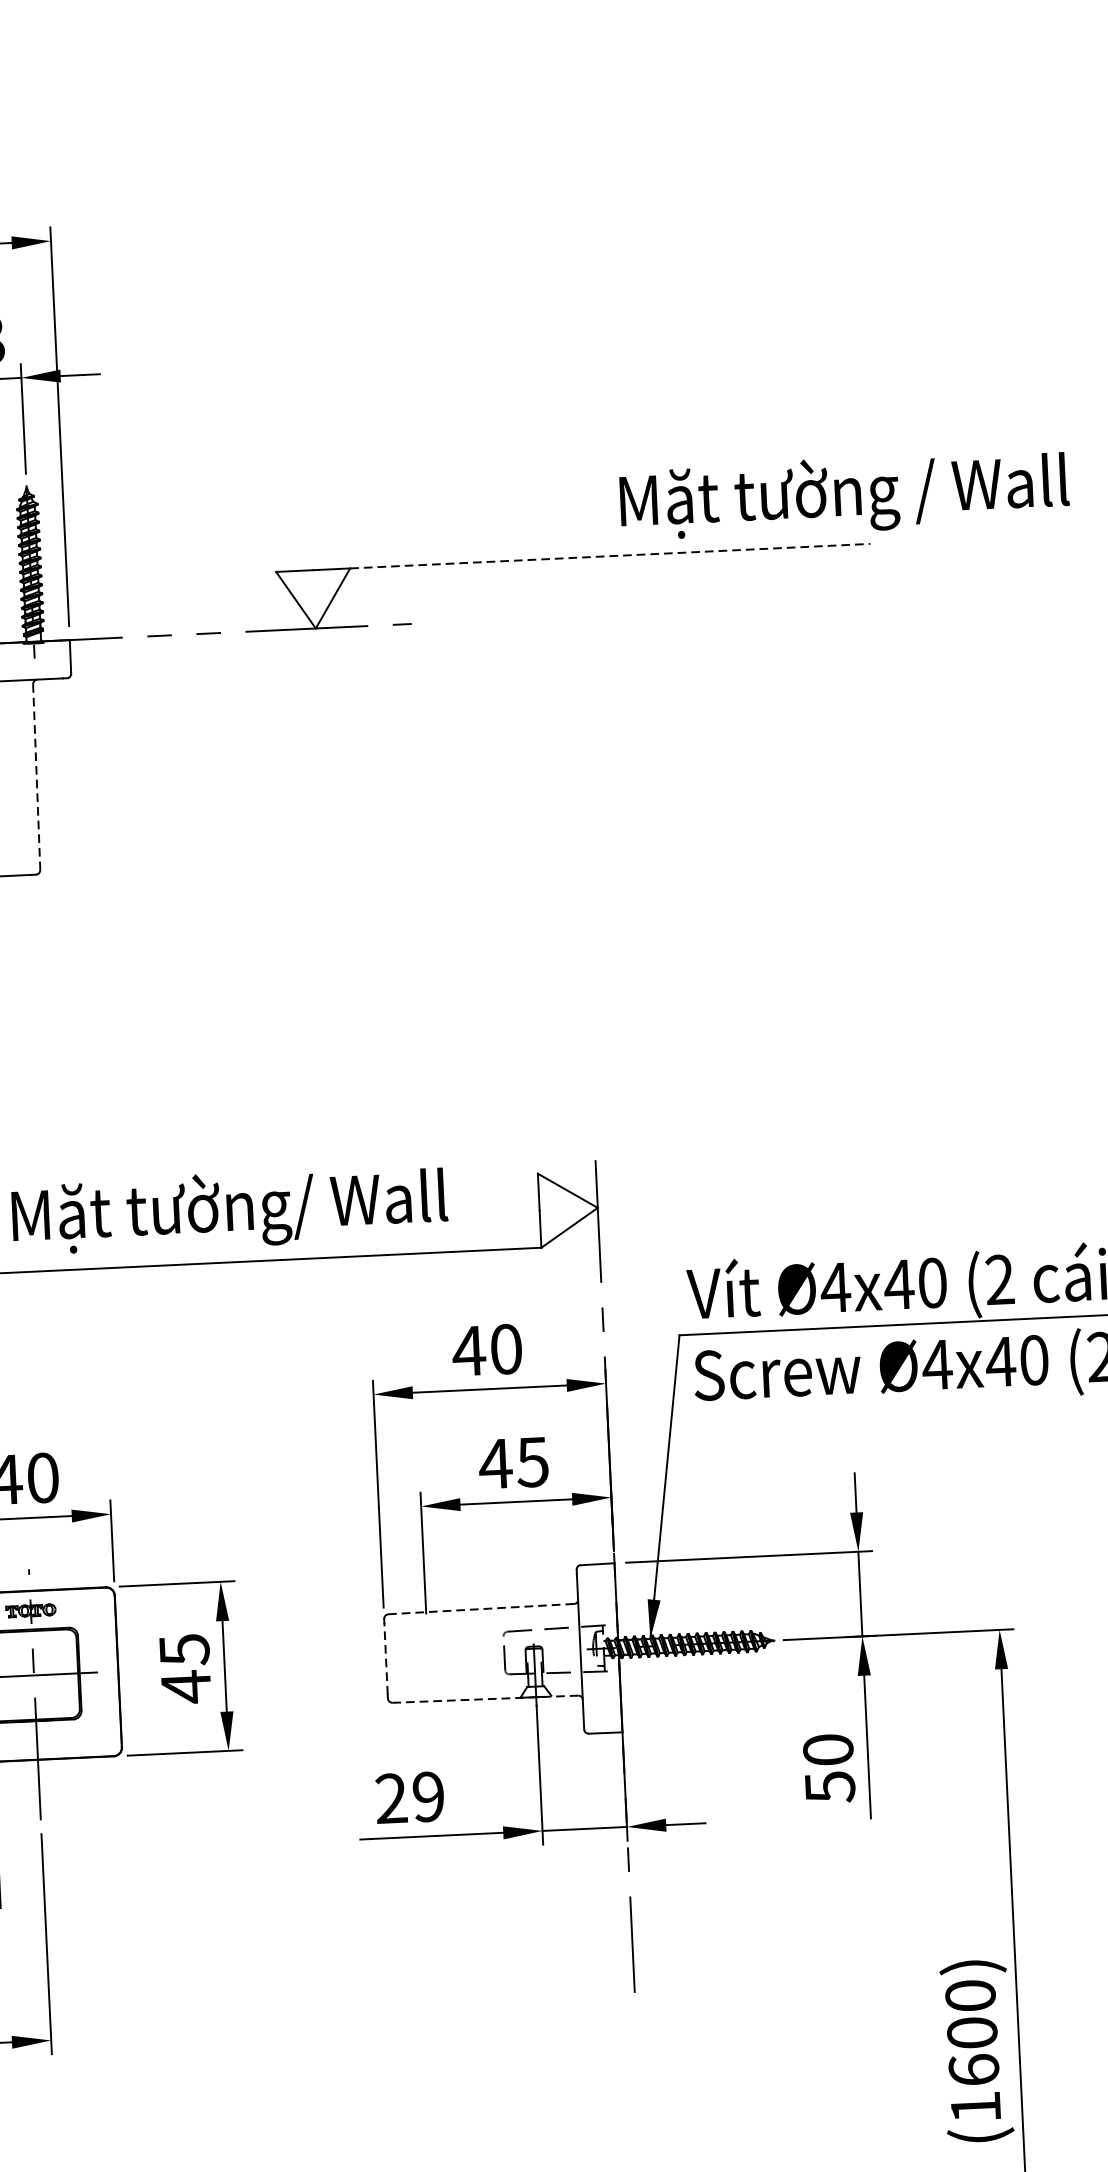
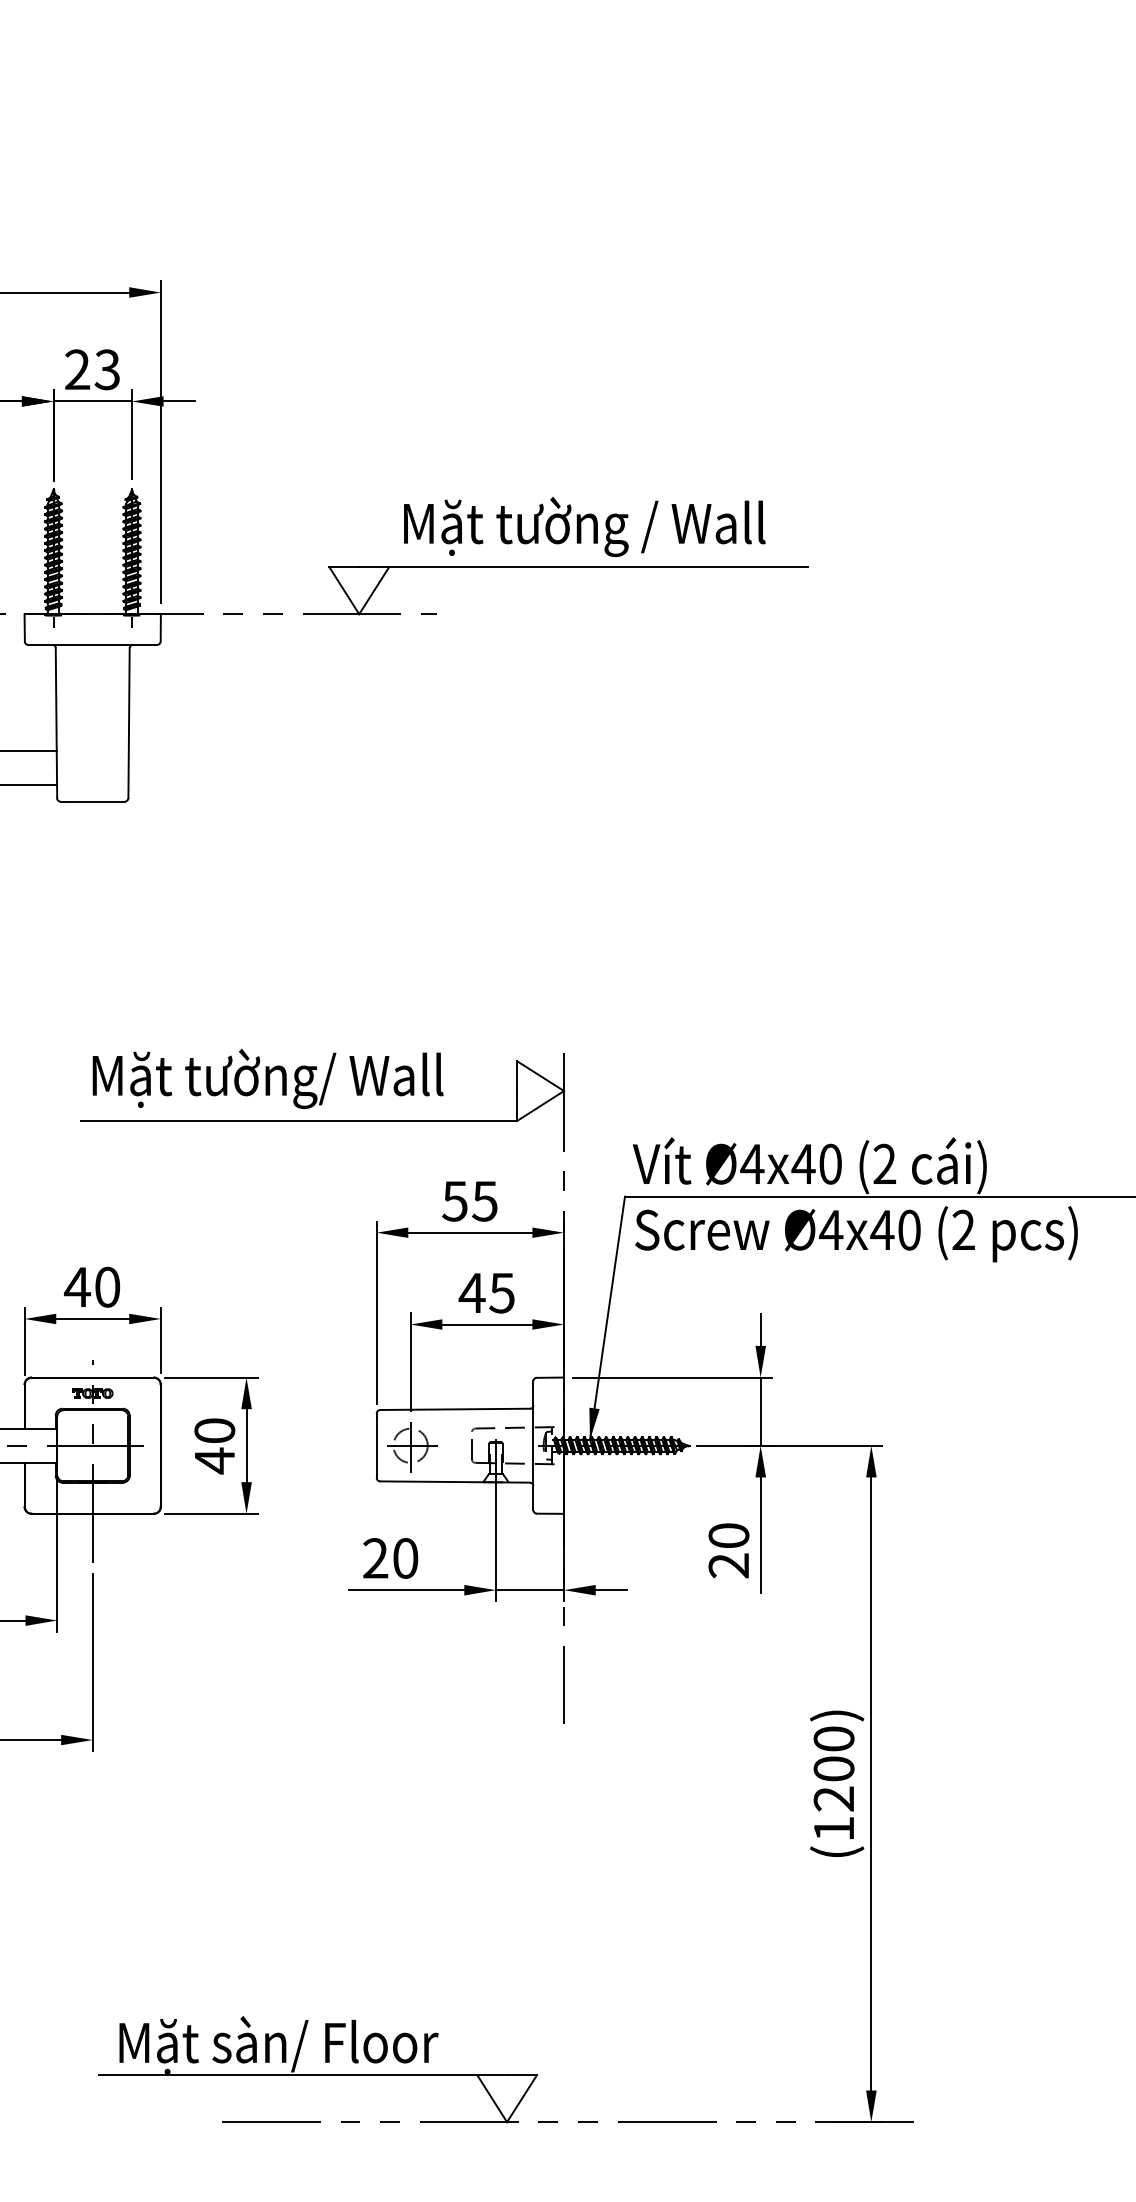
text: (844, 494) -> (584, 526), moved
line: (609, 556) -> (598, 567), dashed -> solid
line: (37, 777) -> (129, 723), dashed -> solid
text: (486, 1349) -> (469, 1200), 40 -> 55
line: (481, 1609) -> (455, 1409), dashed -> solid
text: (184, 1649) -> (214, 1430), 45 -> 40
line: (385, 1658) -> (376, 1445), dashed -> solid
part: (430, 1658) -> (412, 1447), added
line: (484, 1699) -> (454, 1482), dashed -> solid
text: (829, 1786) -> (728, 1565), 50 -> 20
text: (428, 1796) -> (405, 1558), 29 -> 20
text: (973, 2069) -> (833, 1798), (1600) -> (1200)

